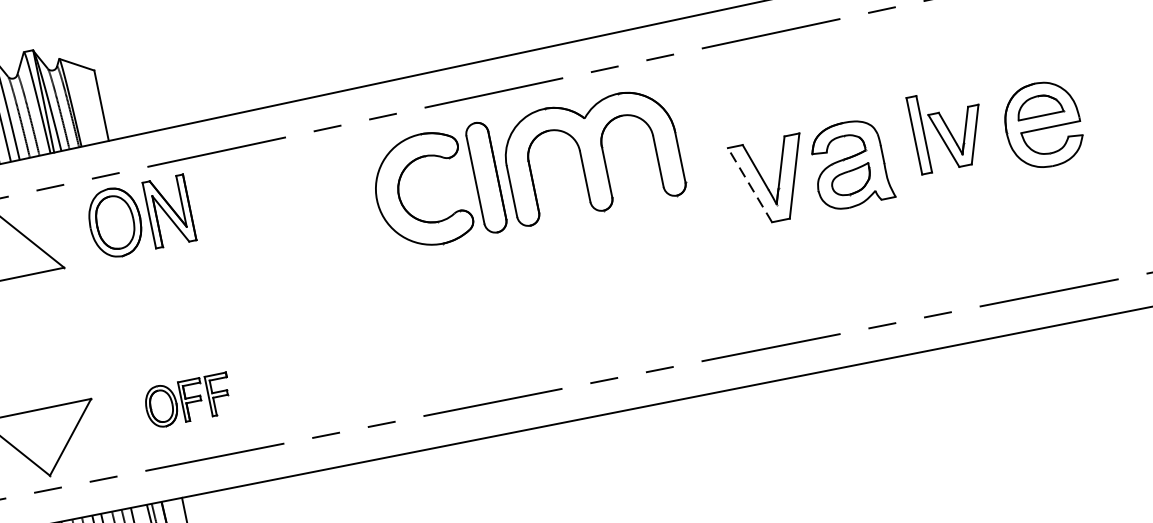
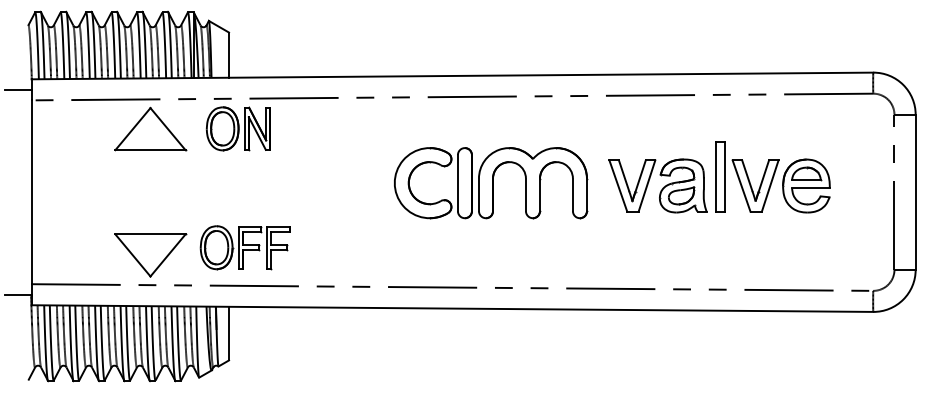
part: (948, 128) -> (747, 176), size x1.43
part: (527, 169) -> (491, 183), moved
line: (750, 184) -> (618, 185), dashed -> solid
part: (187, 400) -> (244, 247), size x1.67

